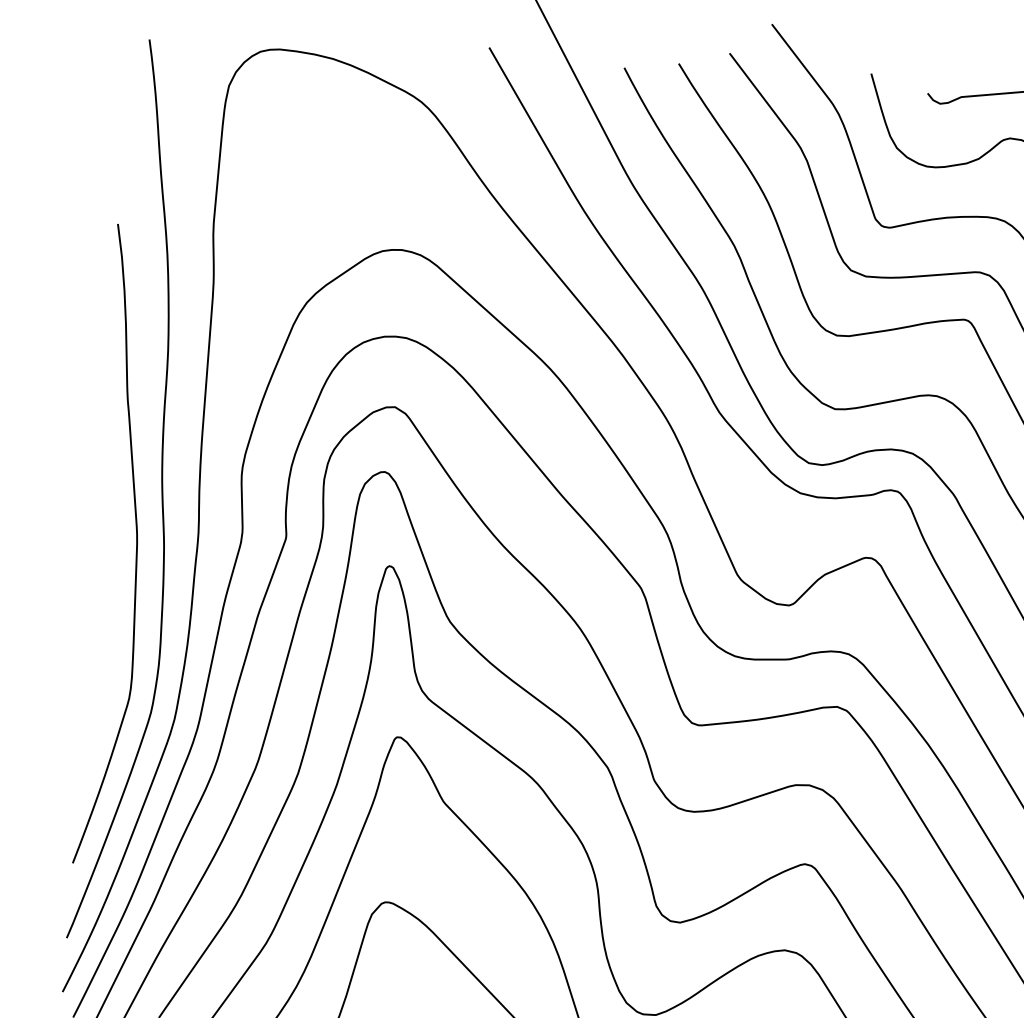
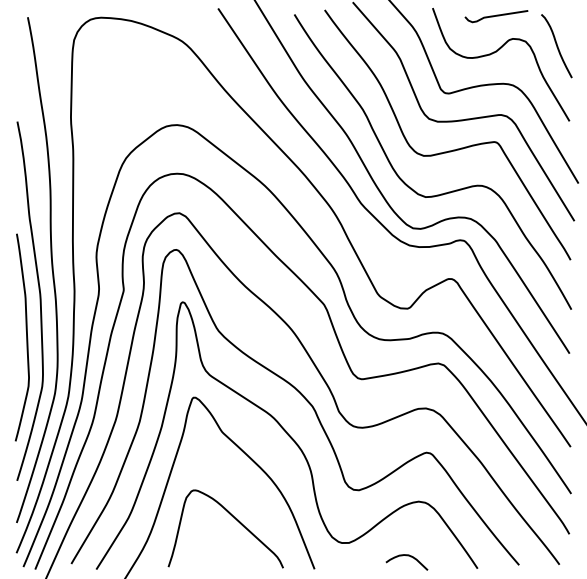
curve: (107, 609) -> (26, 337), added

